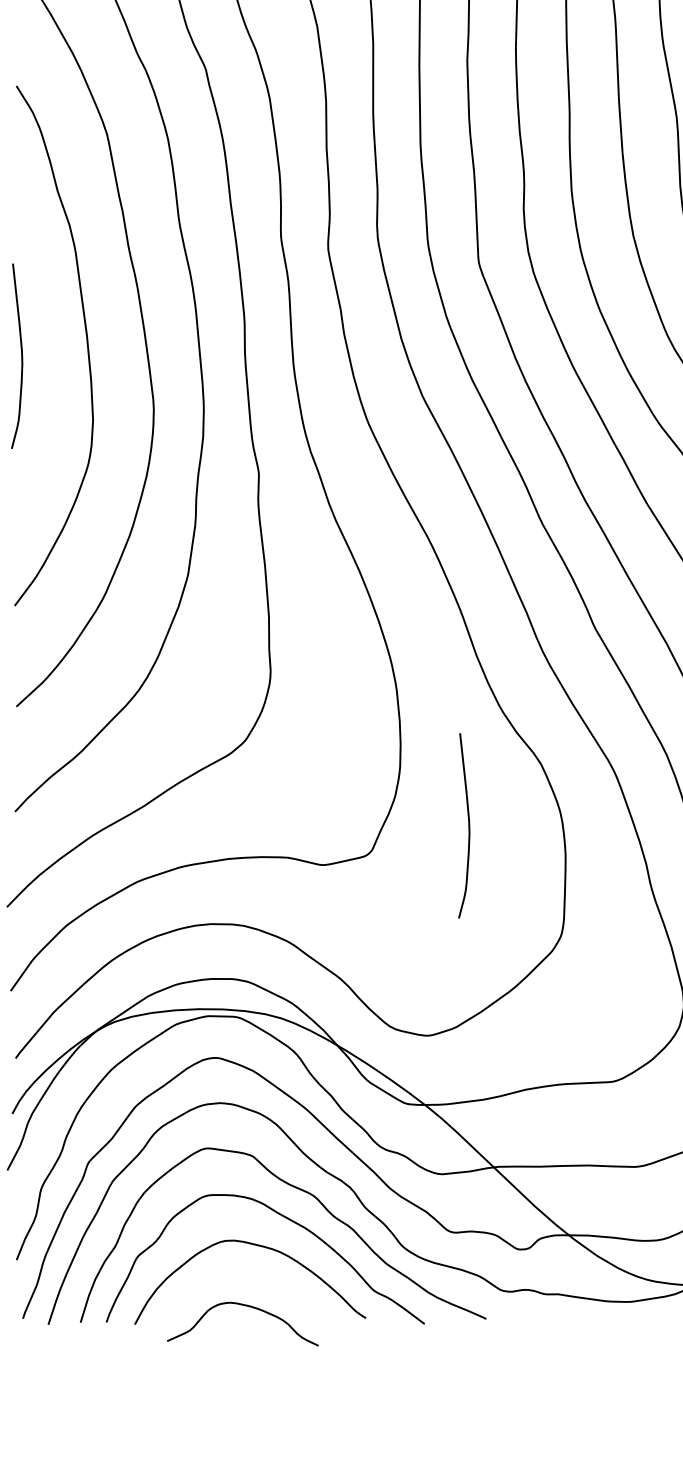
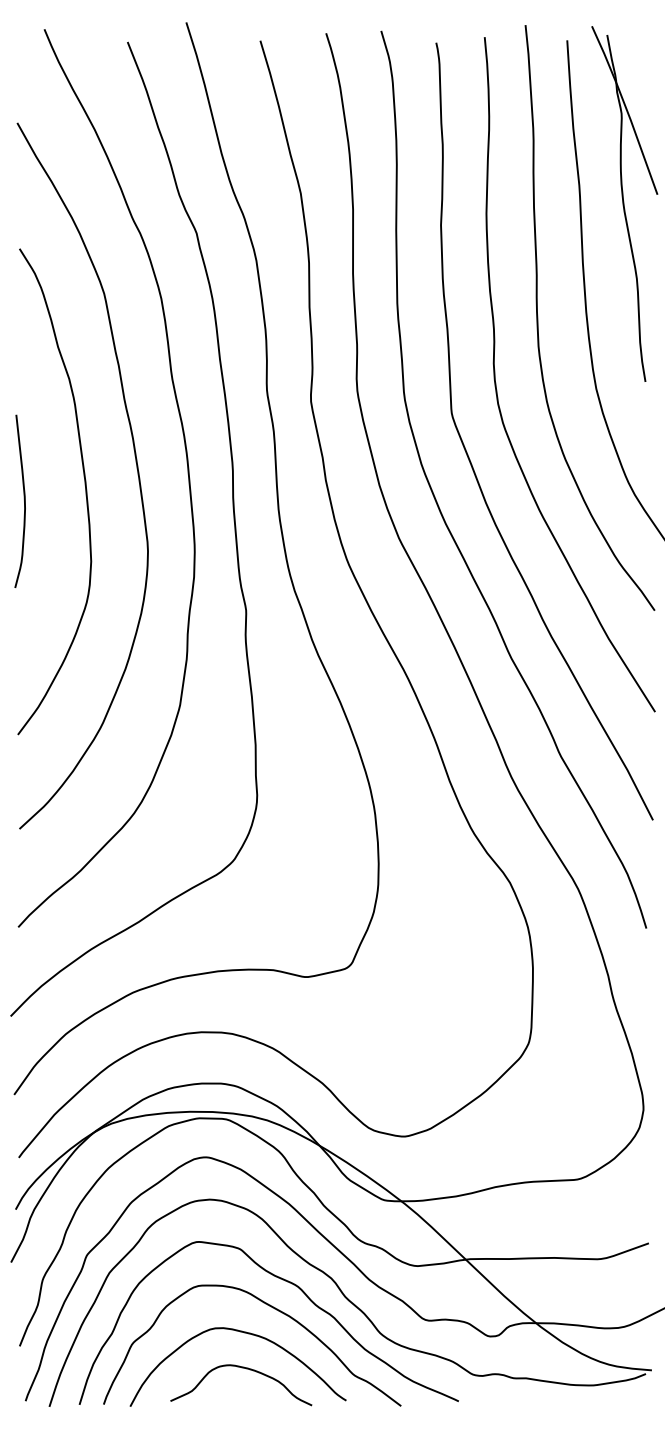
curve: (467, 822) -> (441, 937), removed
curve: (248, 1307) -> (246, 1369), moved

